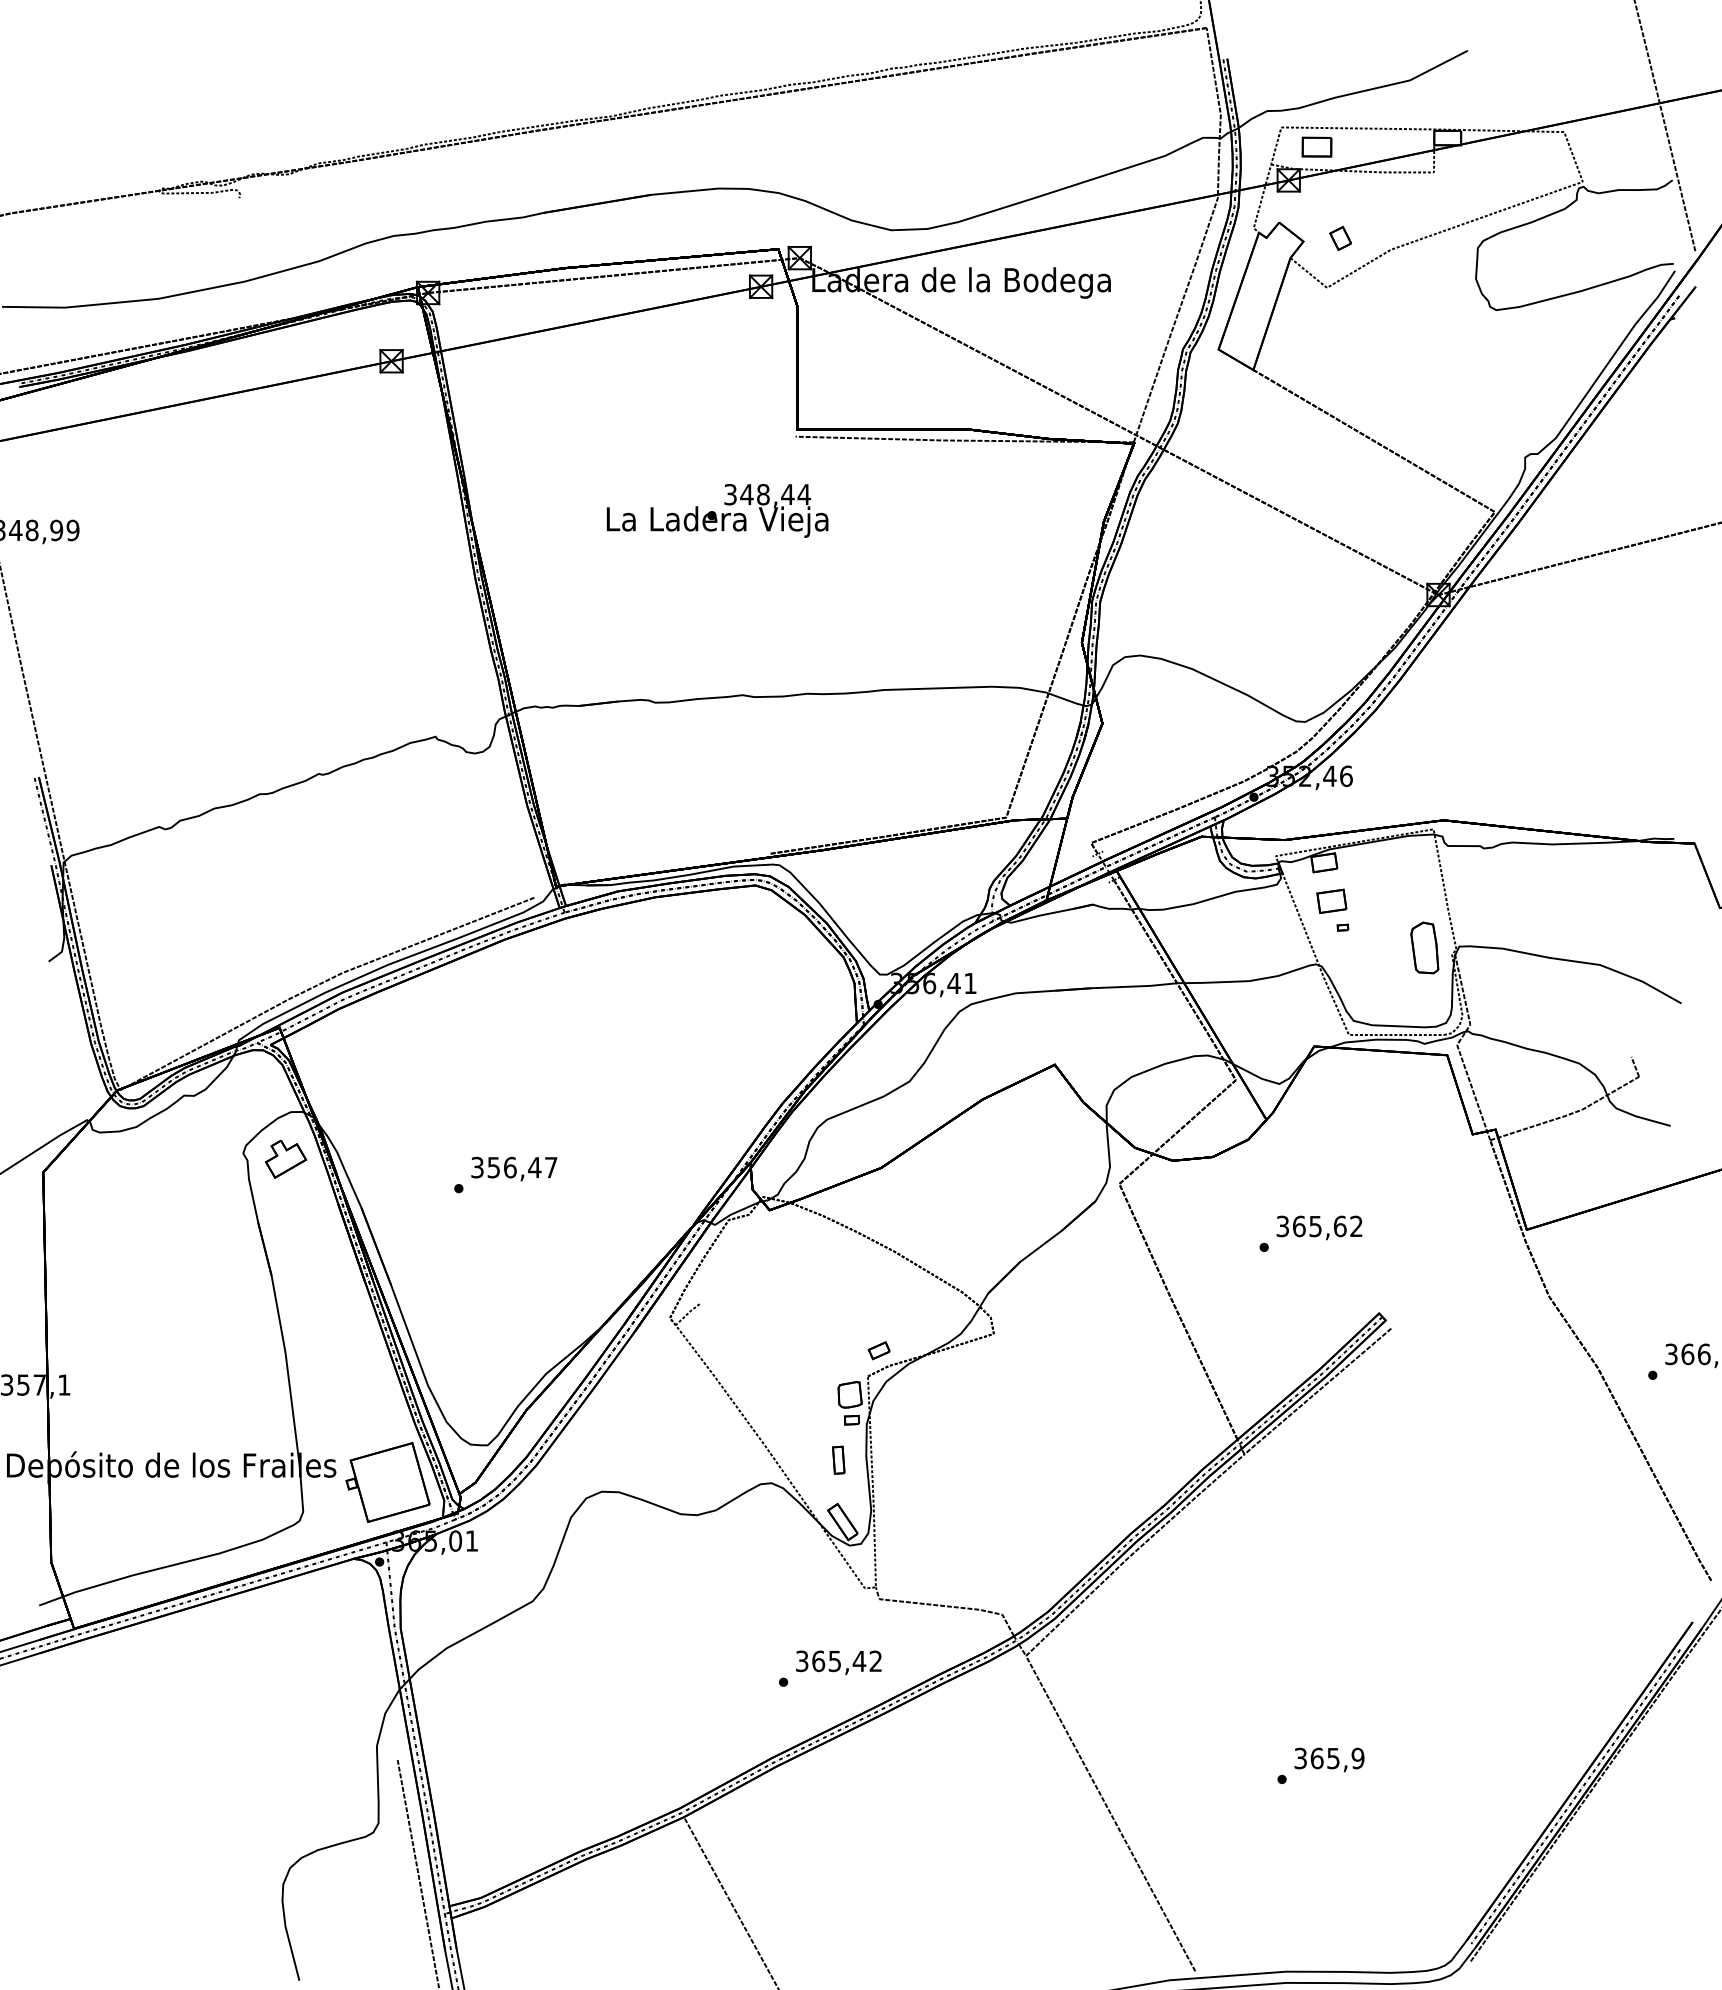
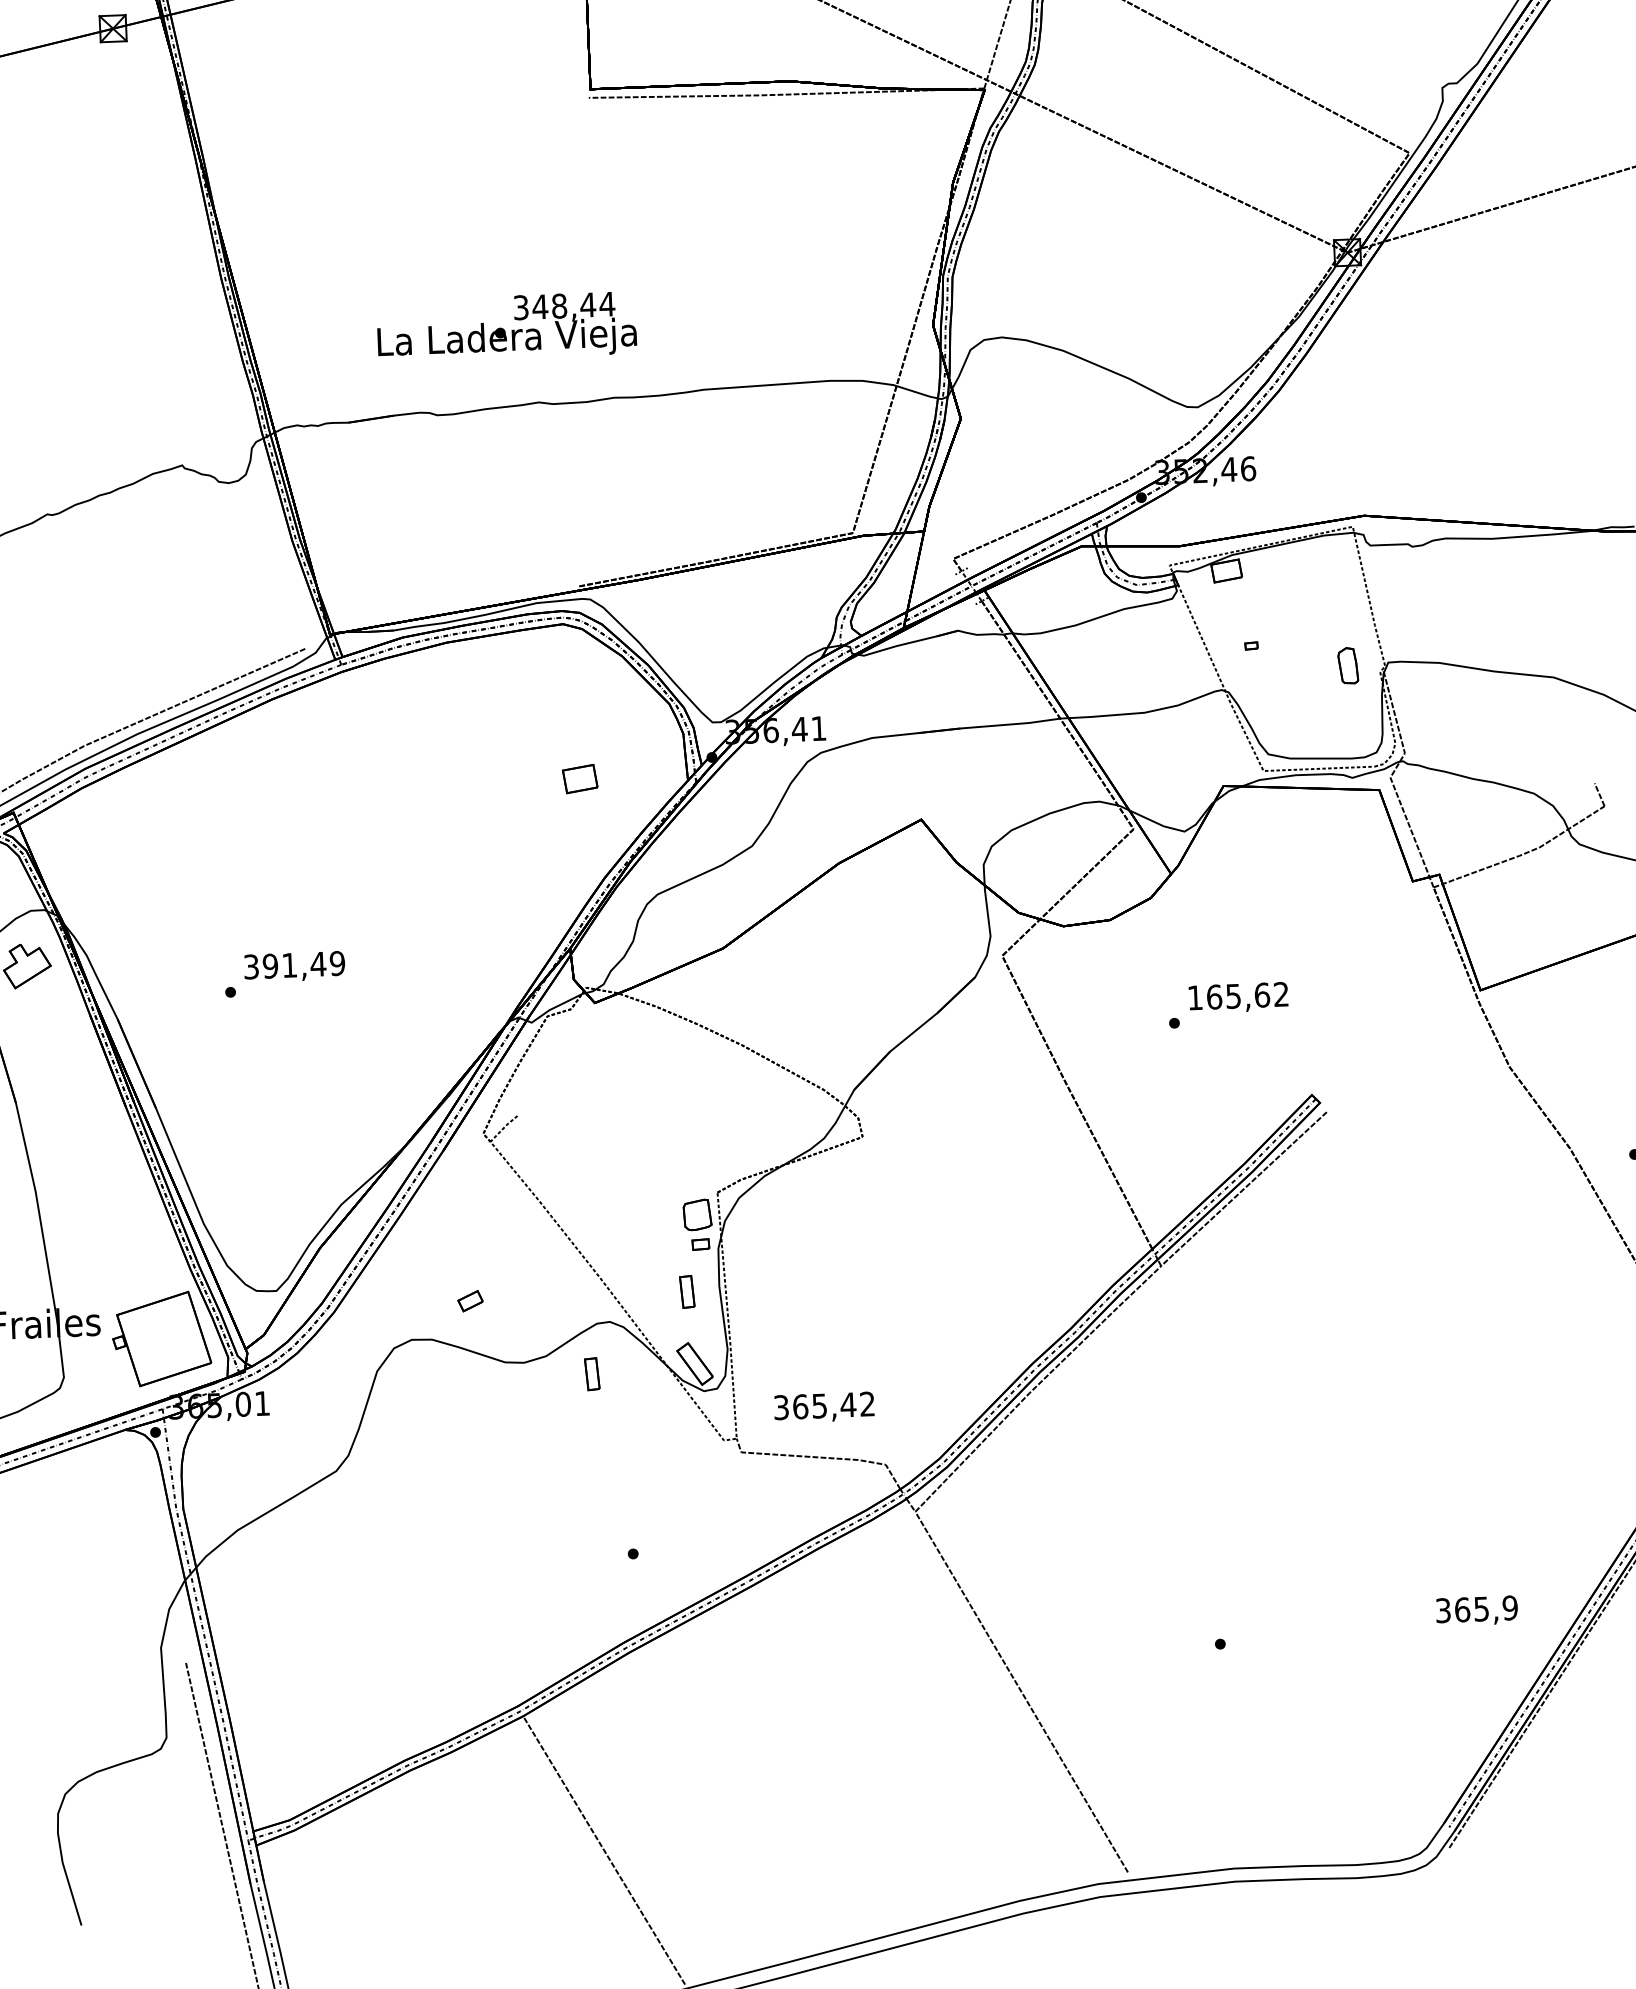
text: (717, 510) -> (506, 326), moved
part: (1331, 900) -> (579, 778), moved
part: (1424, 947) -> (1347, 665), size x0.6
text: (522, 1167) -> (304, 964), 356,47 -> 391,49
text: (1282, 1226) -> (1194, 997), 365,62 -> 165,62
part: (878, 1350) -> (469, 1300), moved
part: (754, 1526) -> (591, 1373), added
text: (838, 1662) -> (823, 1407), moved
text: (1329, 1759) -> (1476, 1610), moved

